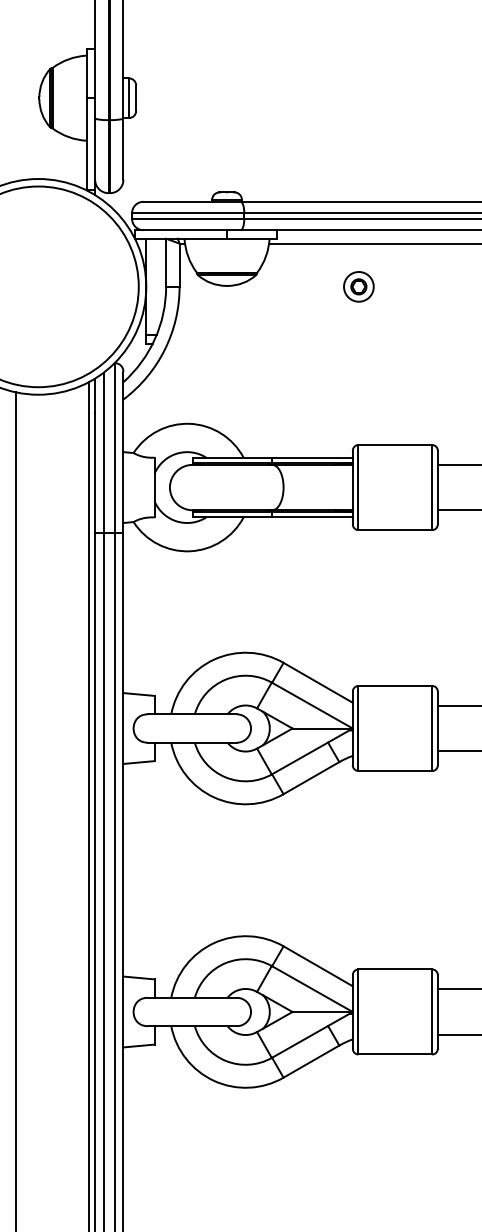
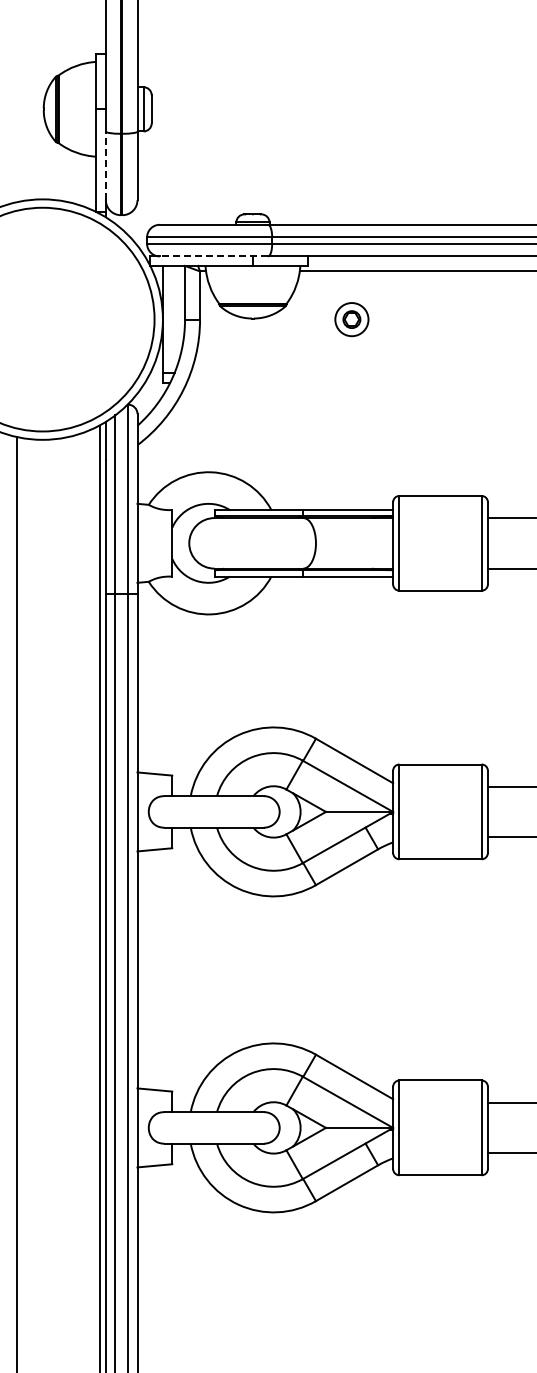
line: (94, 148) -> (105, 165), solid -> dashed
line: (191, 230) -> (213, 256), solid -> dashed
part: (358, 286) -> (351, 319), moved

